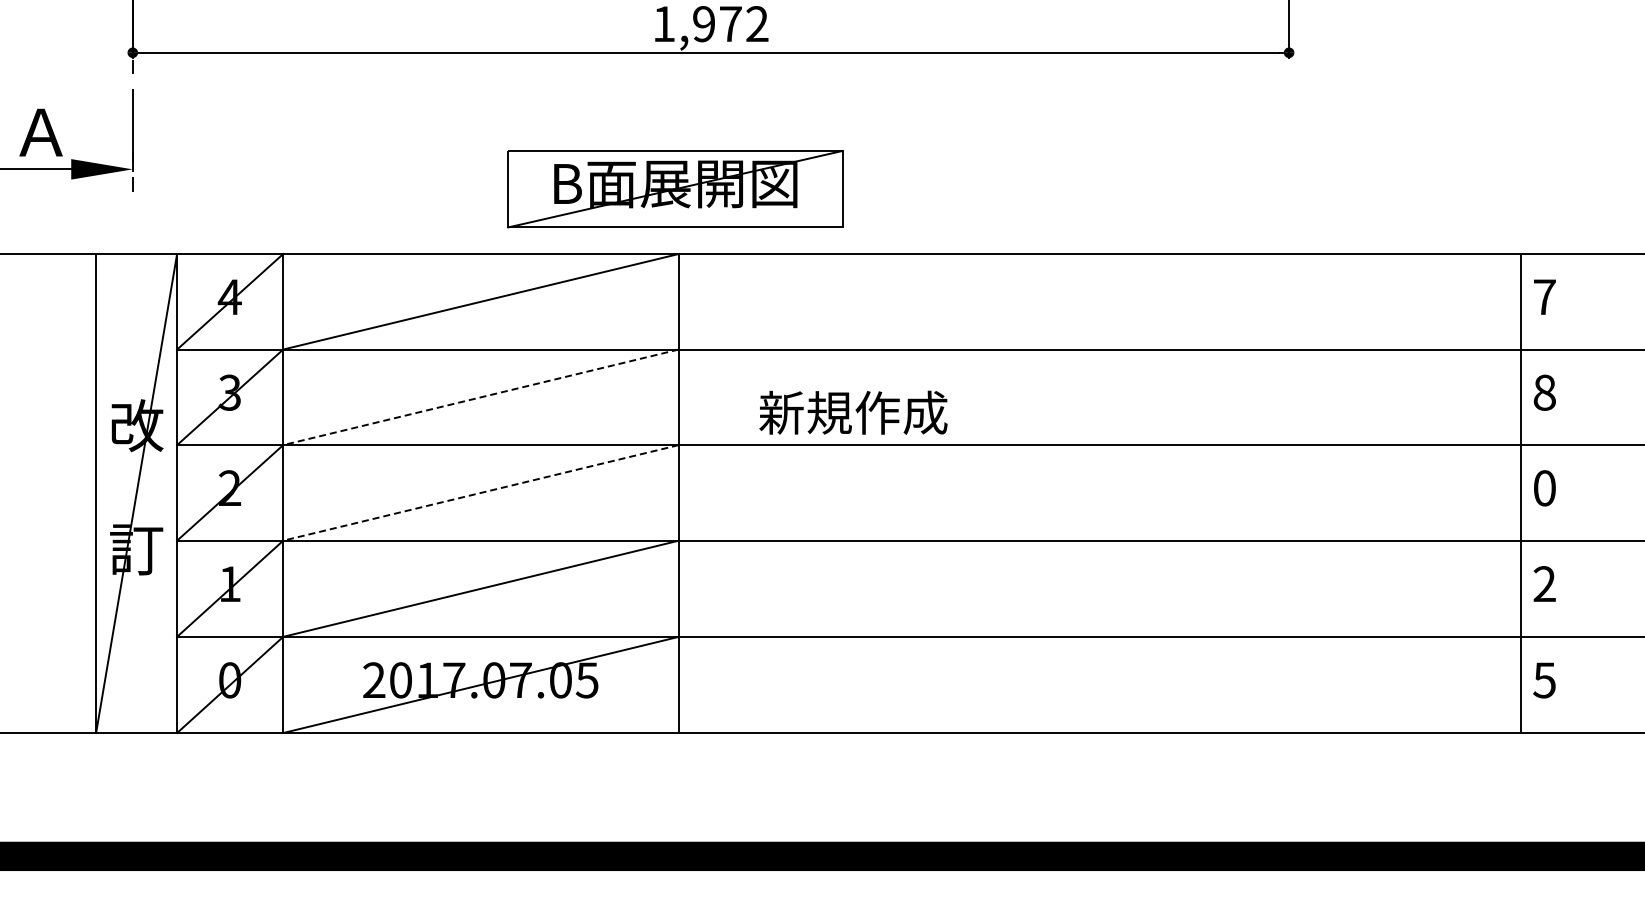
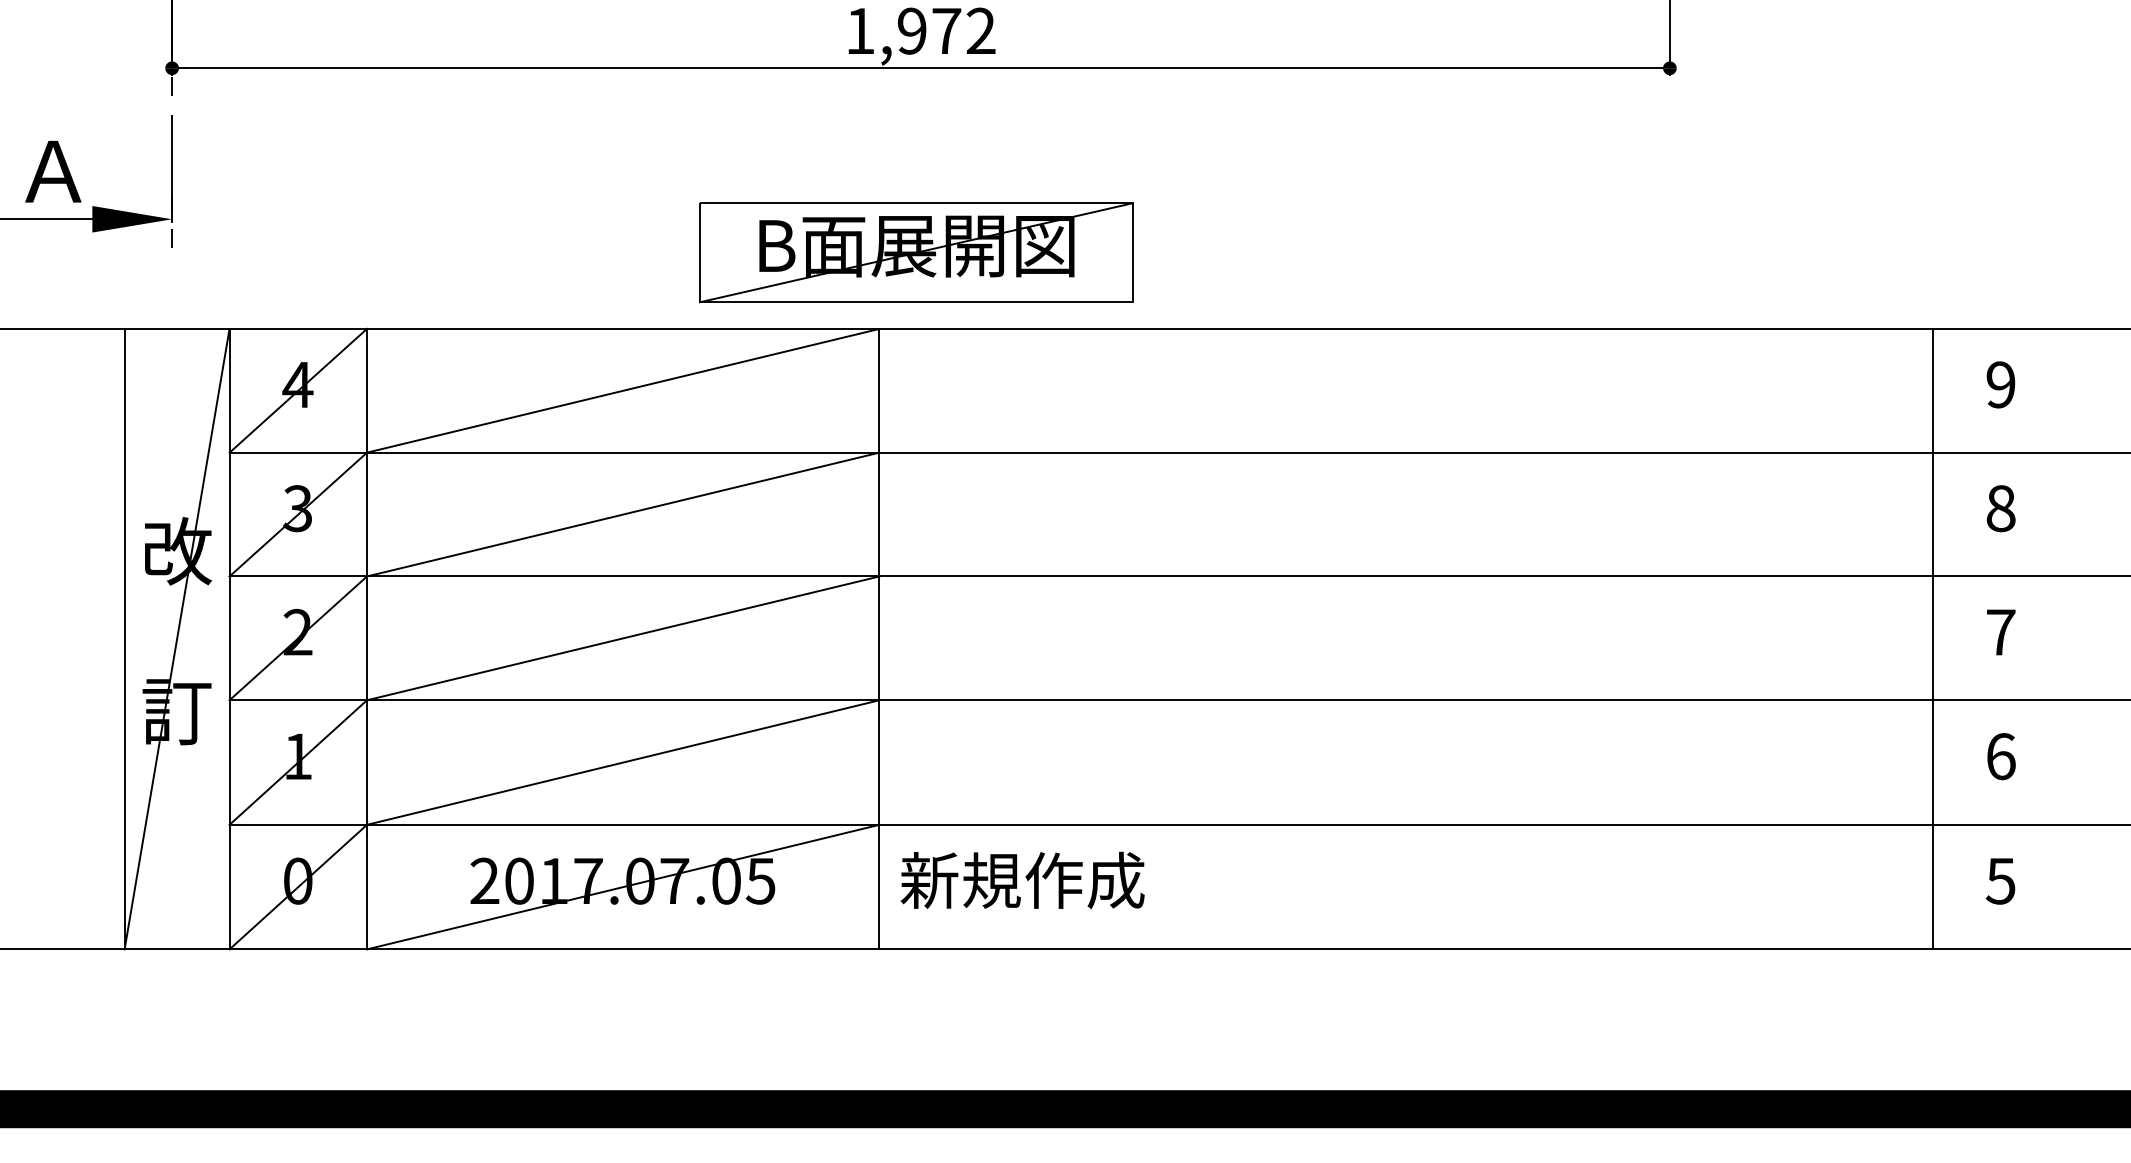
part: (675, 189) -> (916, 253), moved
text: (1544, 297) -> (2000, 385), 7 -> 9
line: (480, 397) -> (622, 514), dashed -> solid
text: (853, 412) -> (1022, 880), moved
text: (1544, 488) -> (2000, 632), 0 -> 7
line: (480, 493) -> (622, 639), dashed -> solid
line: (1520, 493) -> (1932, 639), moved
text: (1544, 584) -> (2000, 757), 2 -> 6

